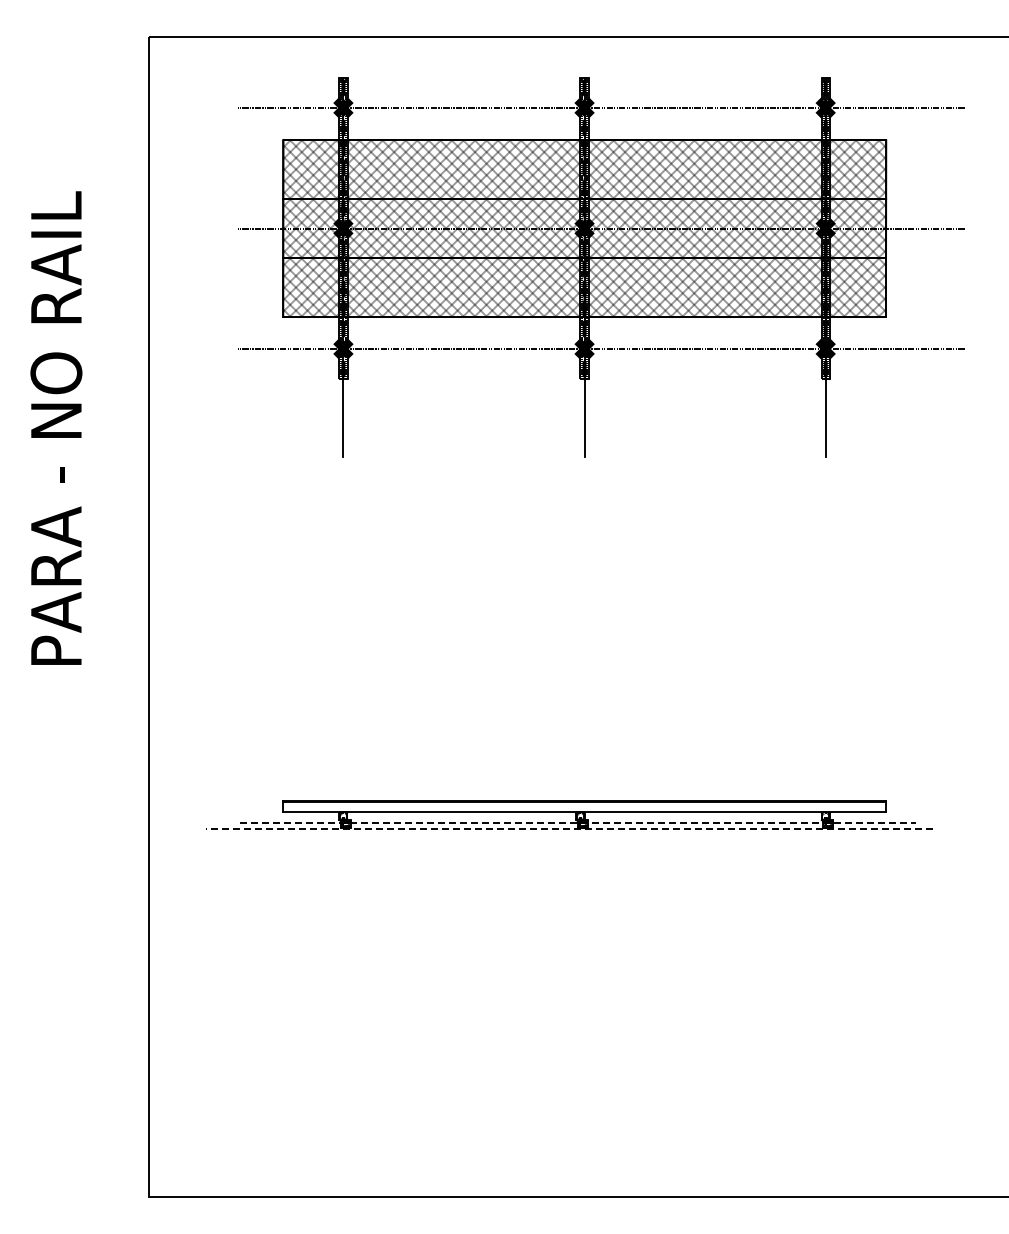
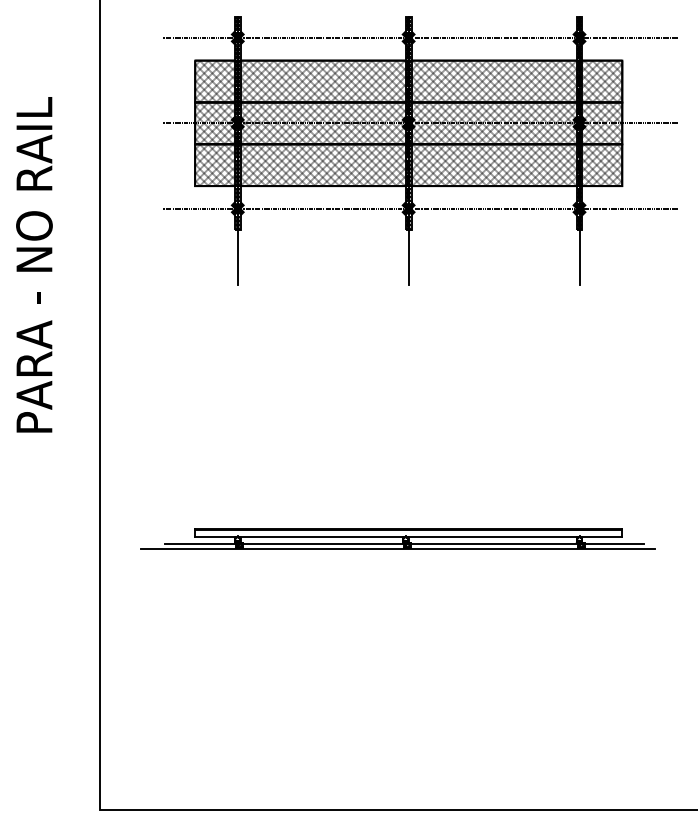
line: (578, 822) -> (404, 544), dashed -> solid
line: (568, 829) -> (397, 549), dashed -> solid

